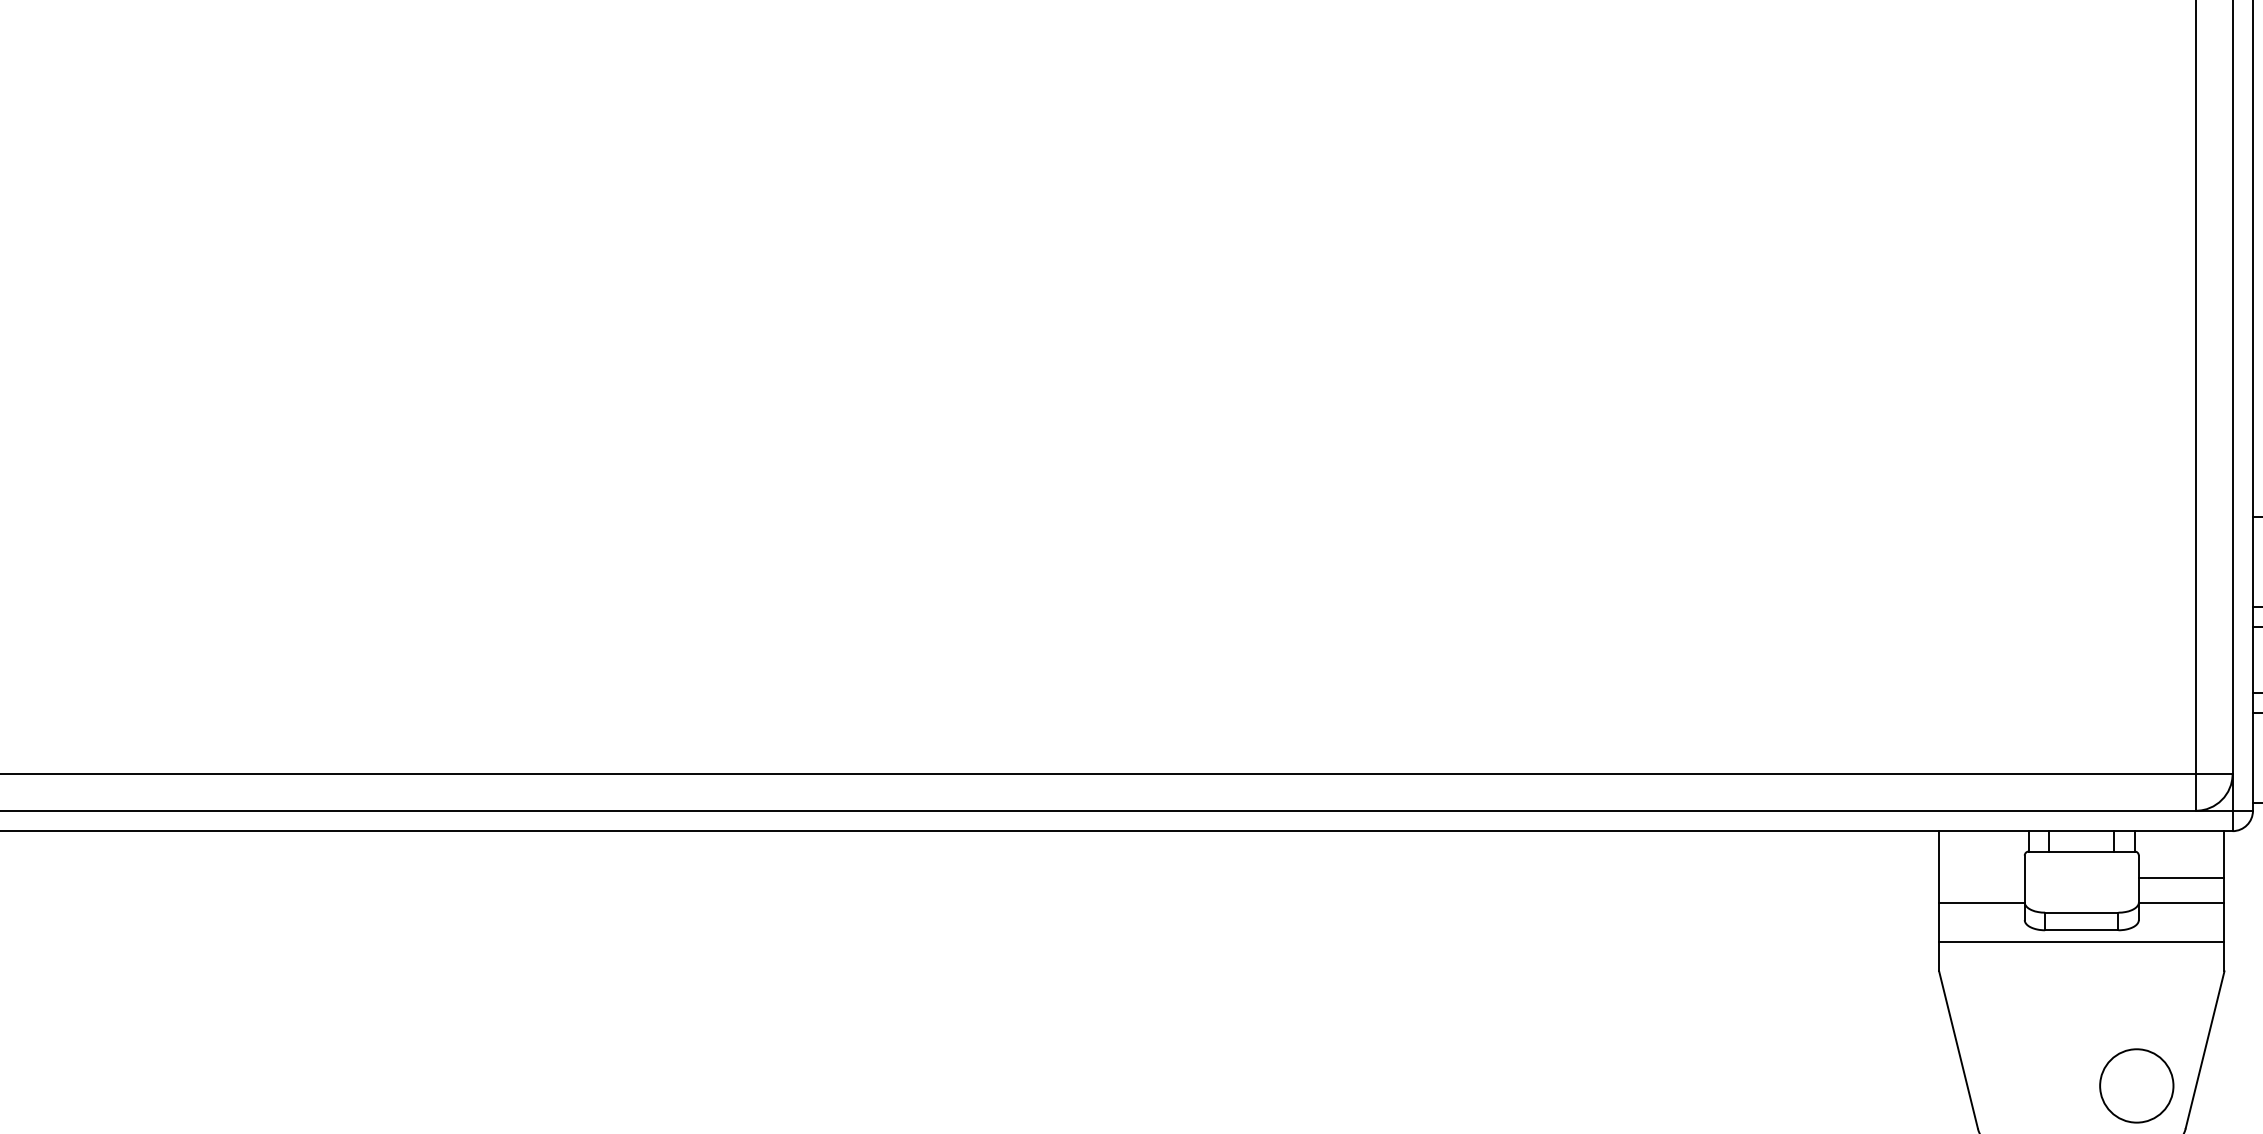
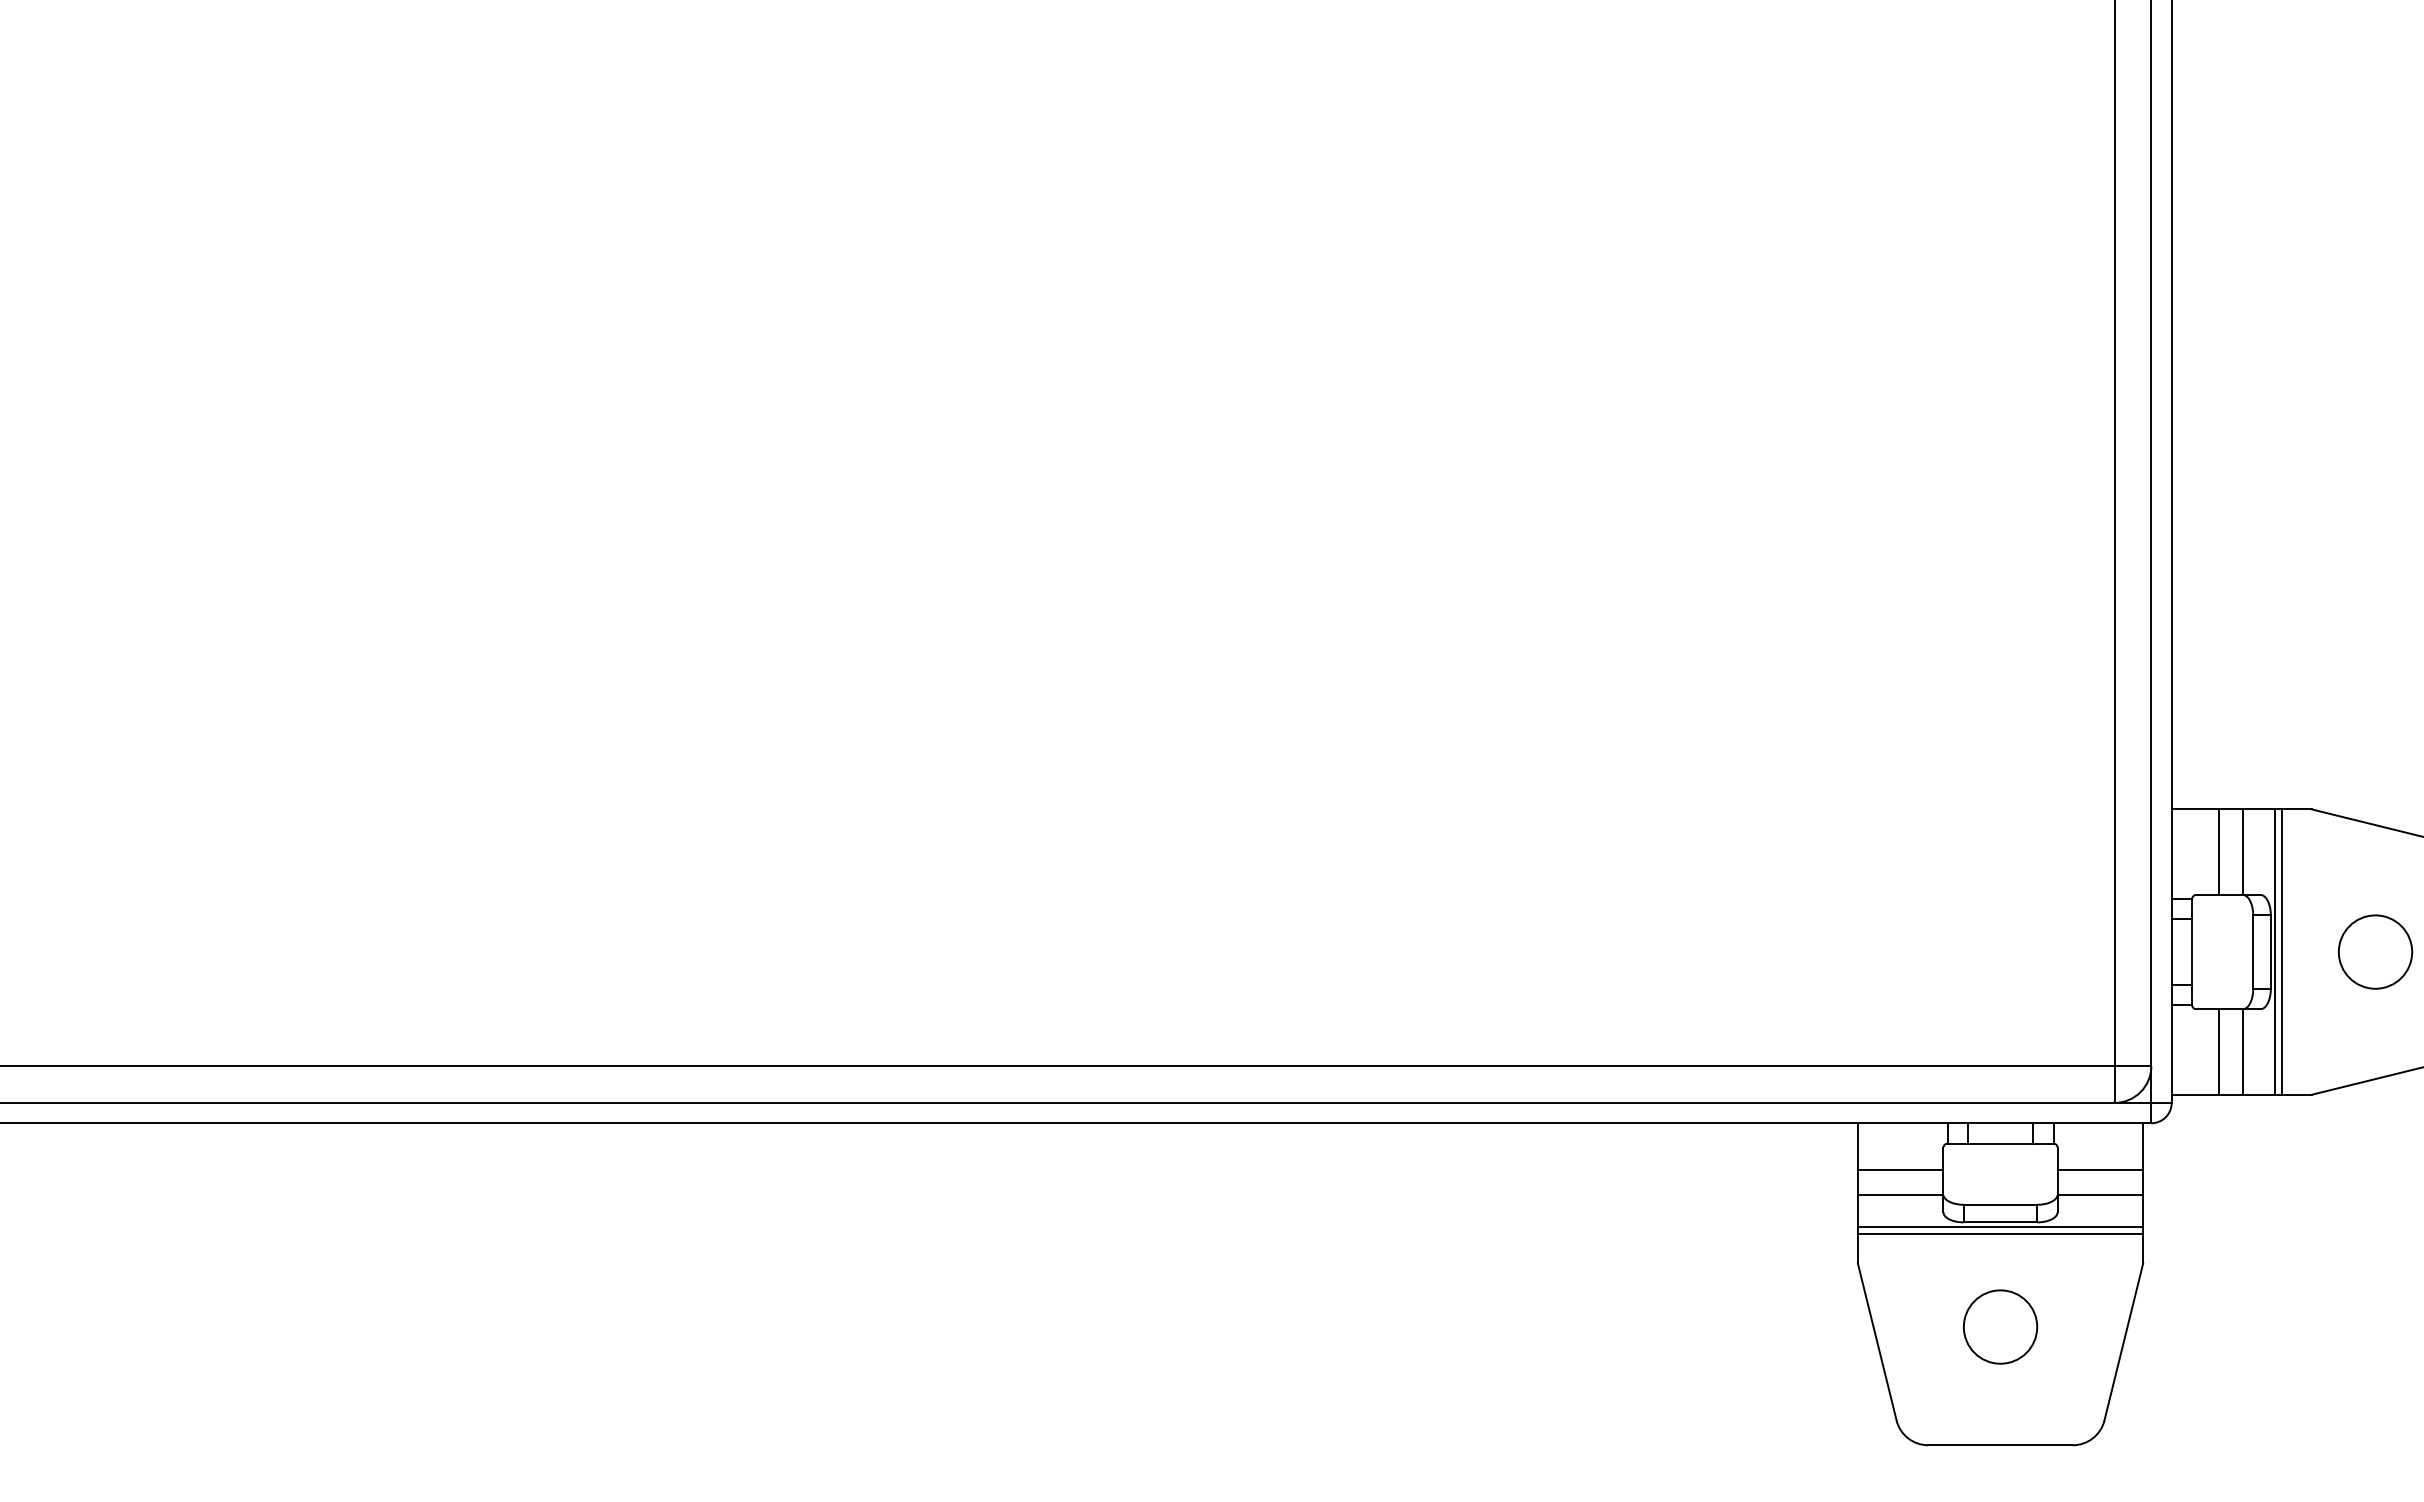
line: (1981, 878) -> (1900, 1170), added
line: (2081, 934) -> (2000, 1226), added
circle: (2136, 1085) -> (2000, 1326), moved

